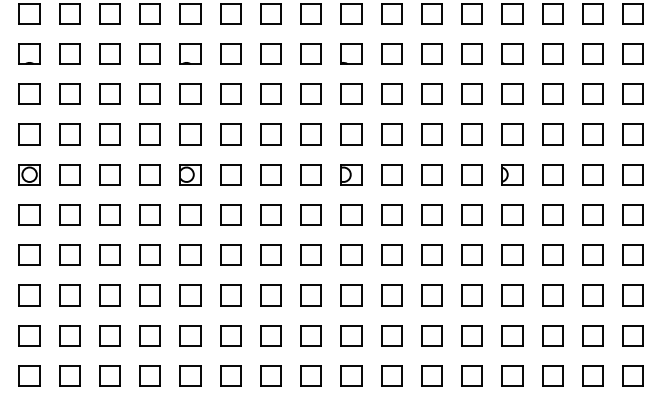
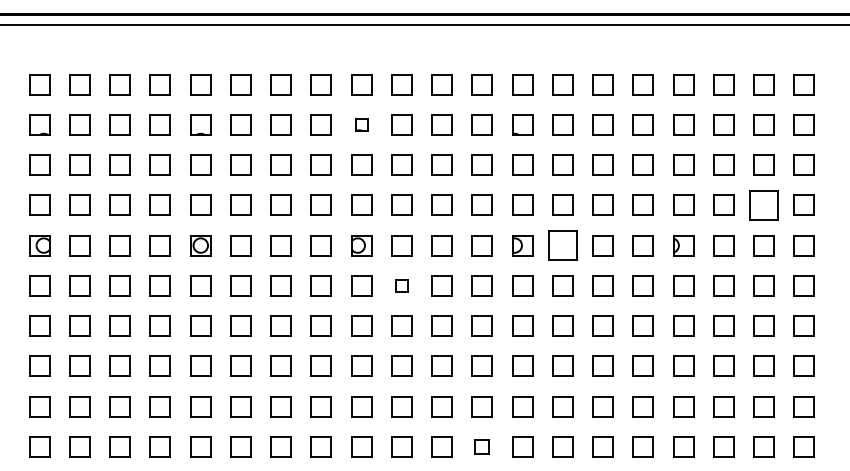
part: (190, 53) -> (361, 124), size x0.6
part: (592, 133) -> (763, 204), size x1.4
part: (391, 174) -> (562, 245), size x1.4
part: (230, 214) -> (401, 285), size x0.6
part: (310, 375) -> (481, 446), size x0.7

